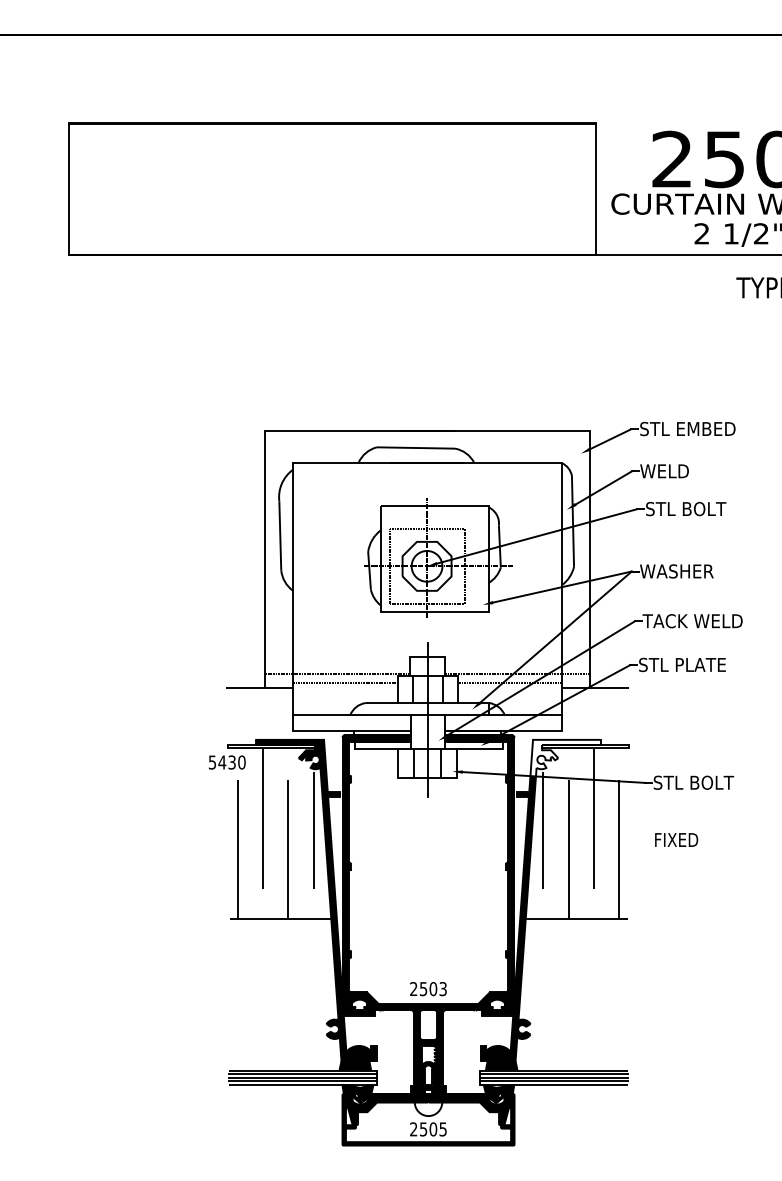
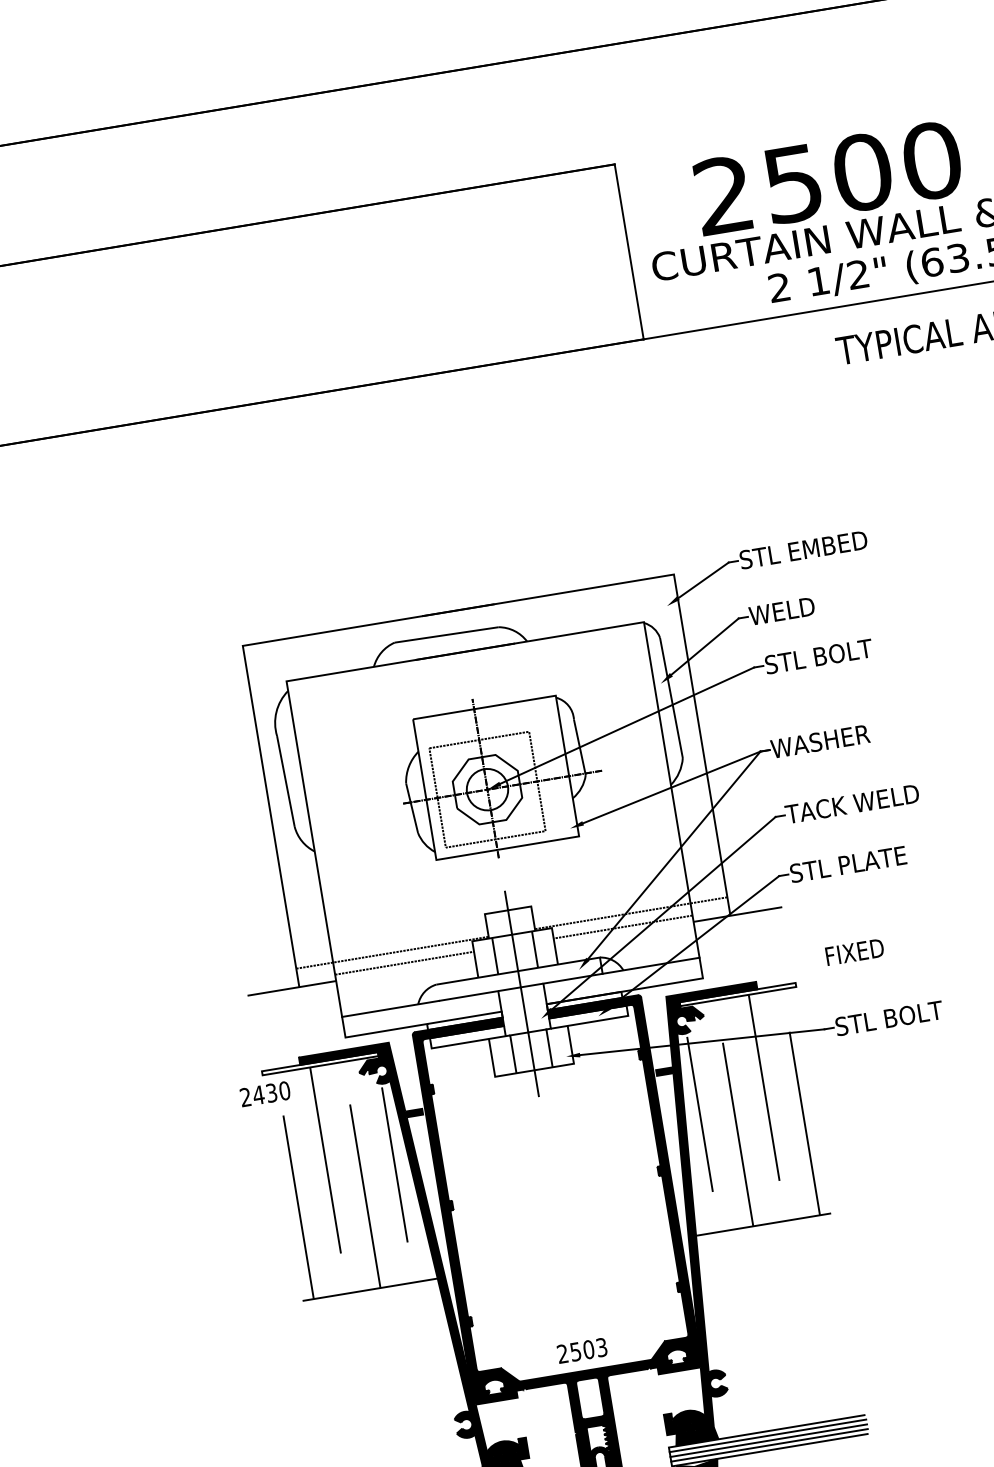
fill: (565, 757) -> (713, 1013), added
text: (212, 762) -> (245, 1097), 5430 -> 2430
text: (676, 839) -> (854, 951), moved

